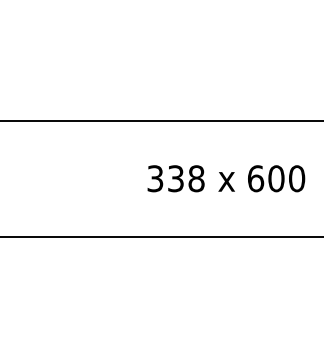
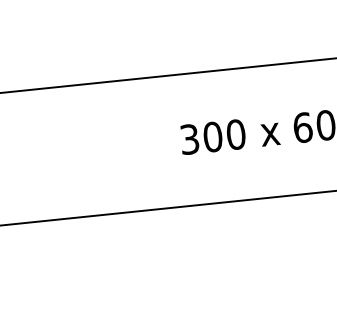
text: (186, 178) -> (224, 135), 338 -> 300

